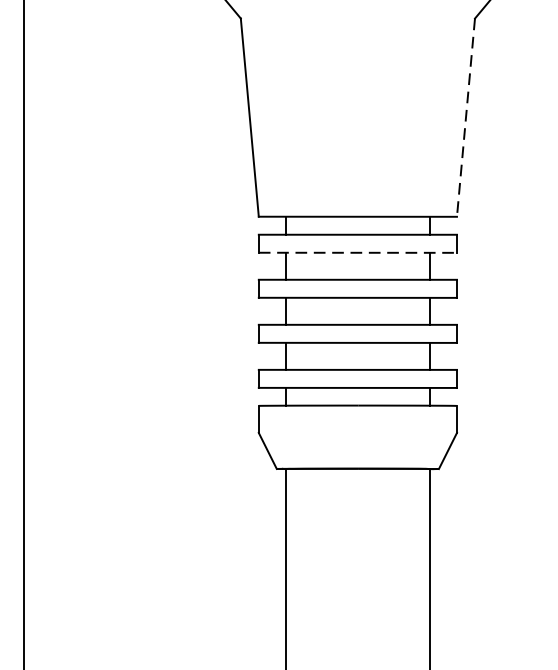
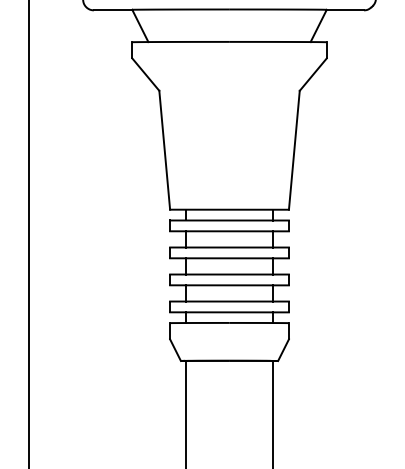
line: (466, 118) -> (294, 150), dashed -> solid
line: (359, 253) -> (230, 231), dashed -> solid

